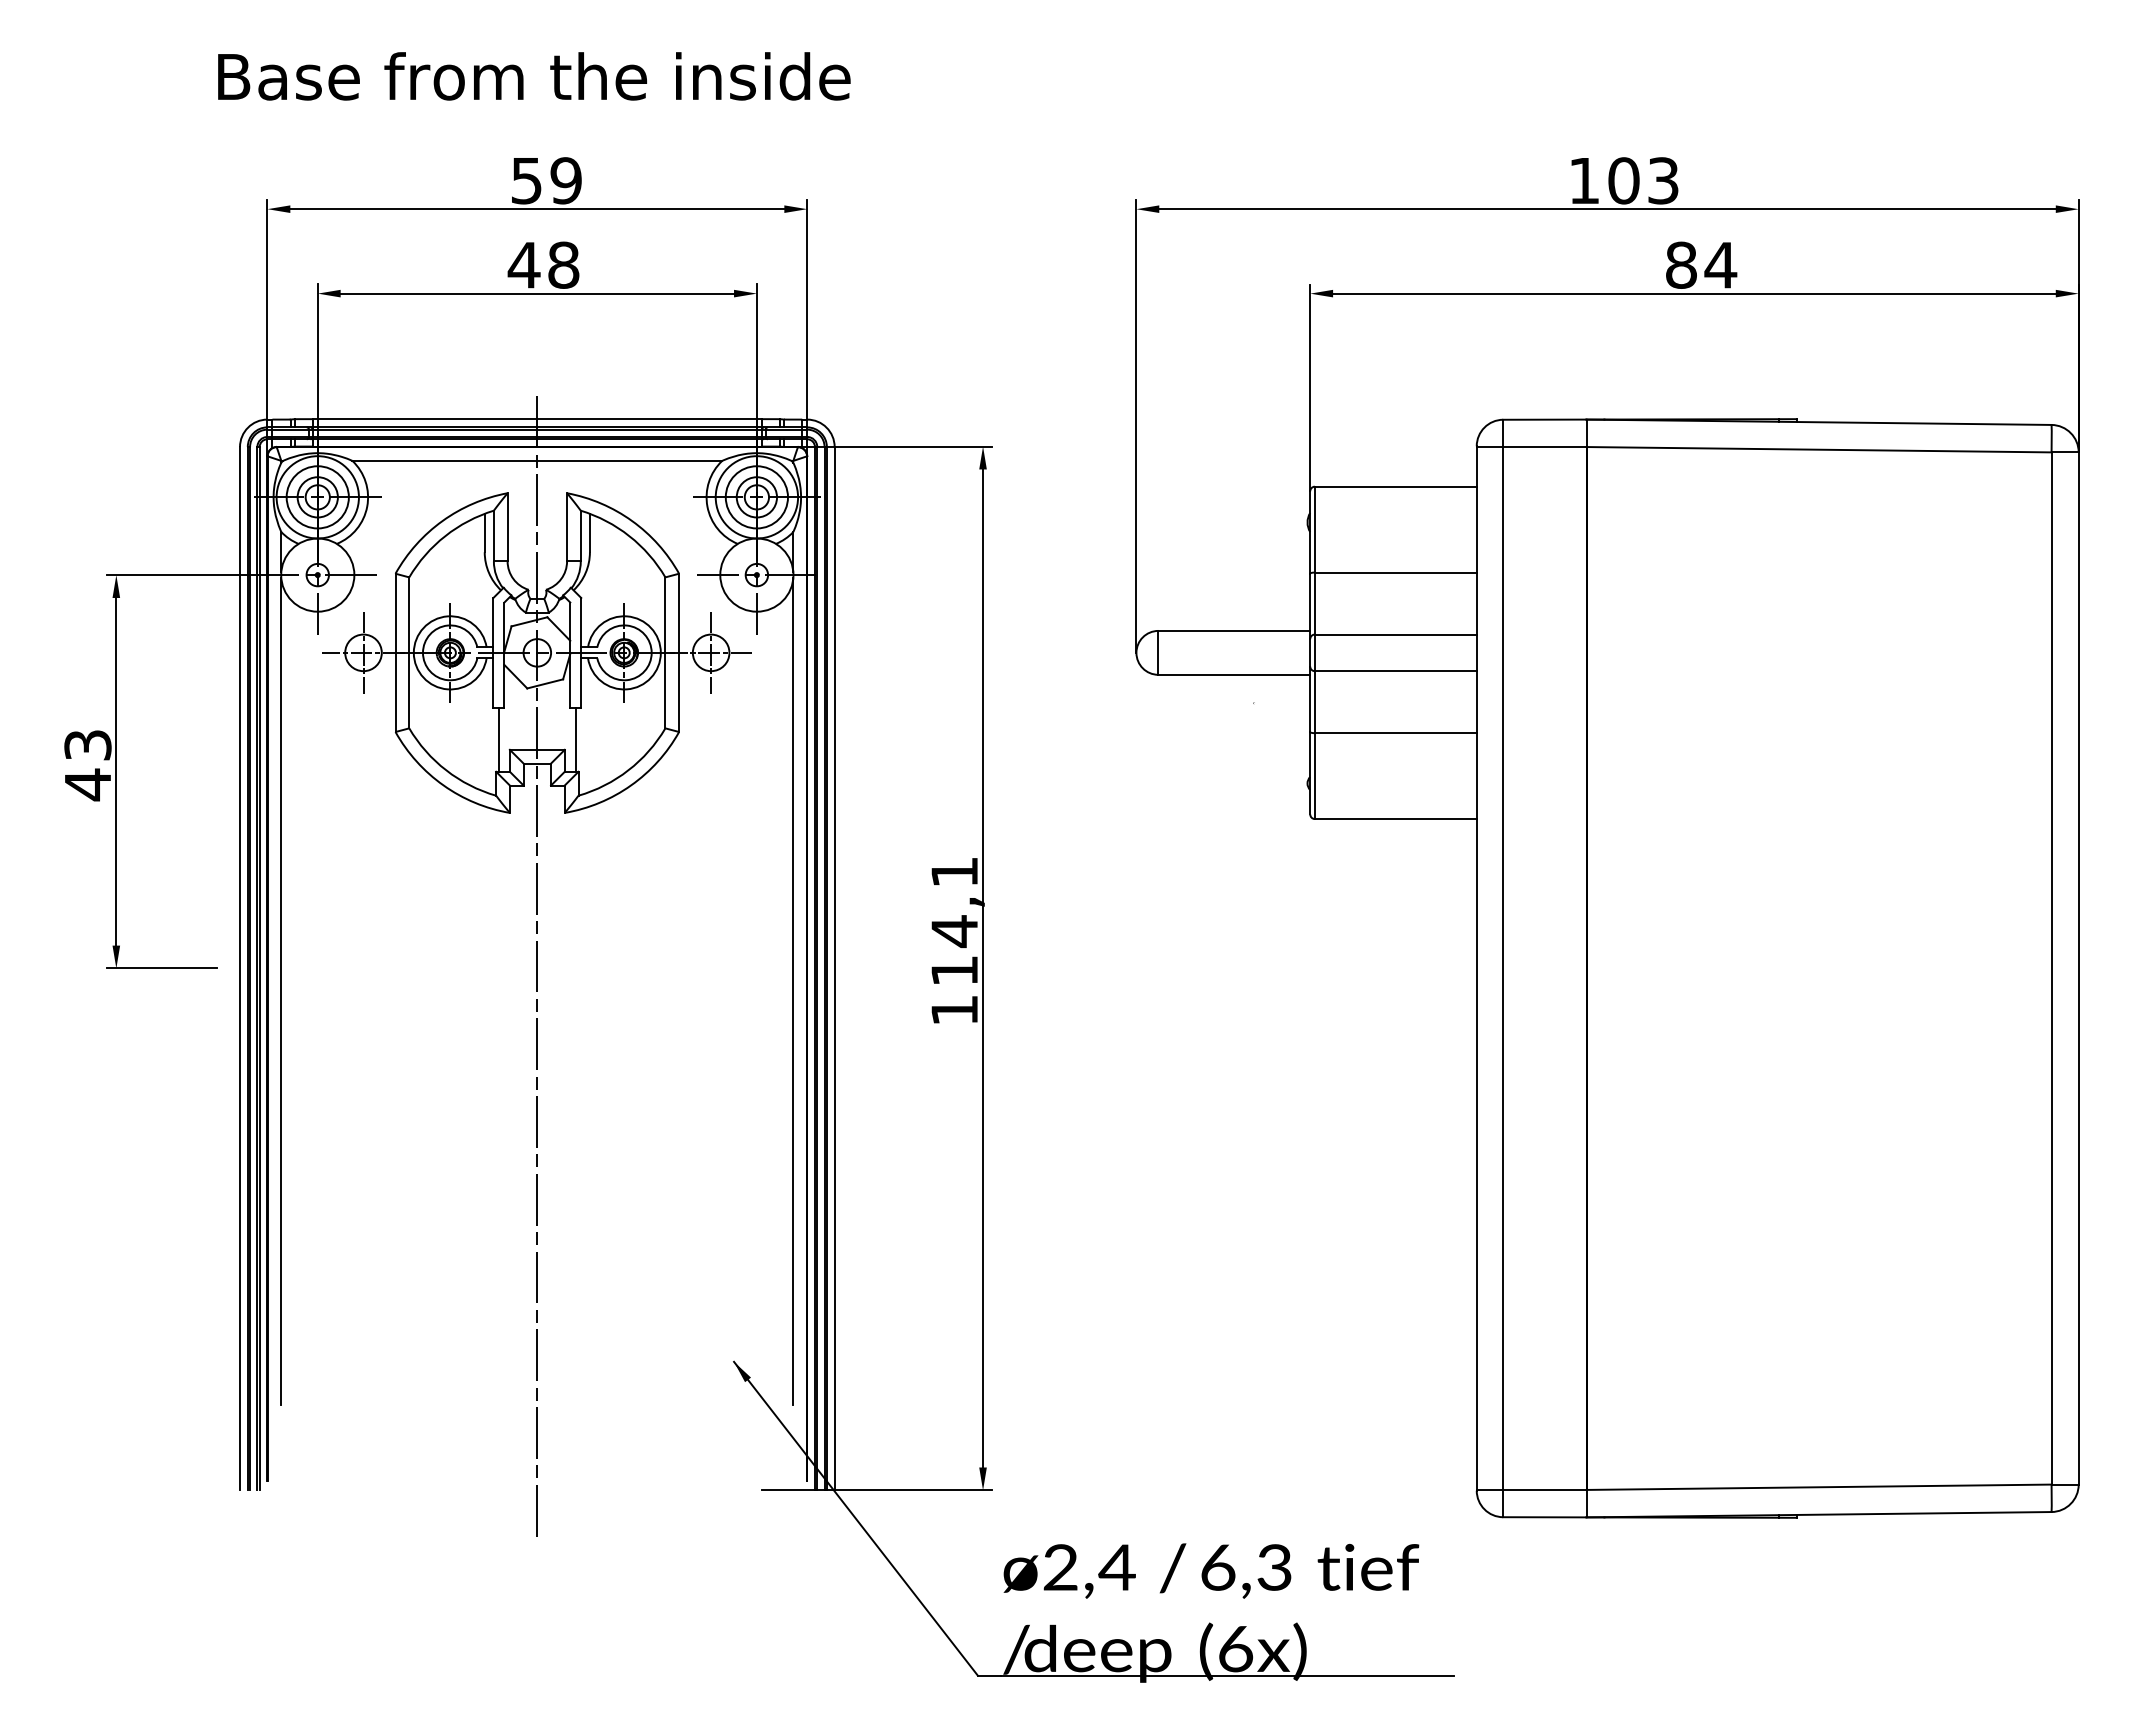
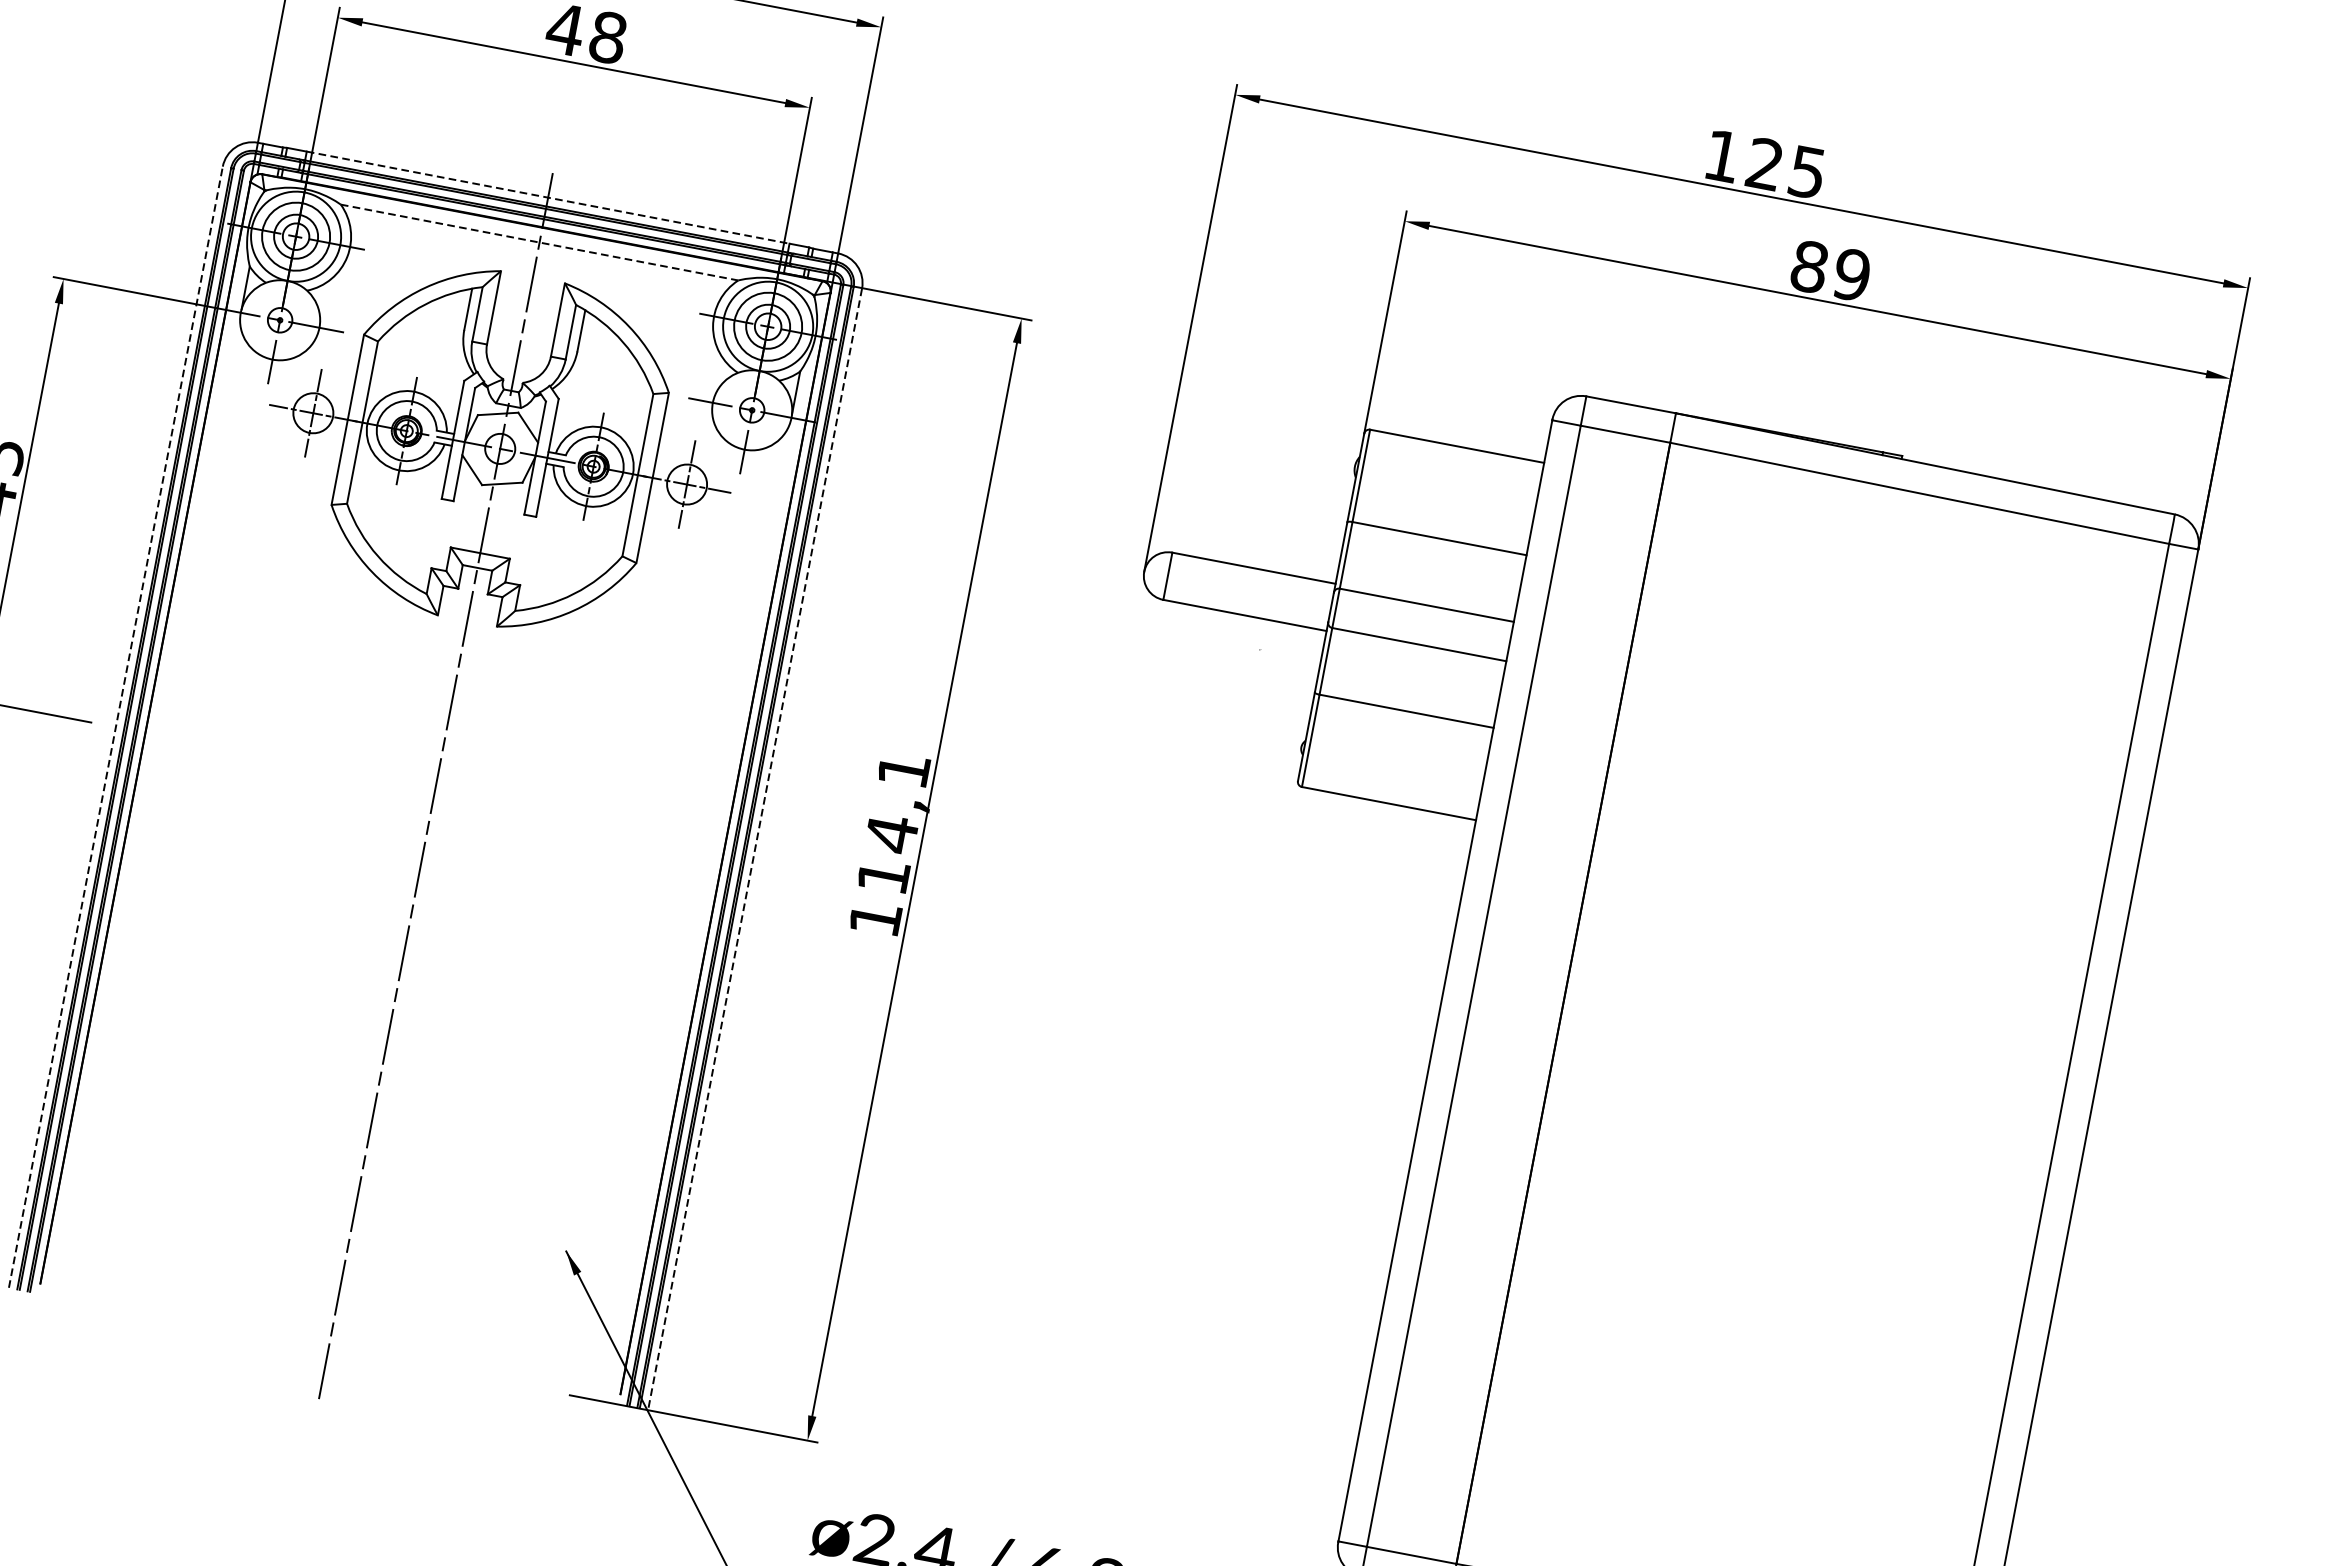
text: (1643, 180) -> (1786, 167), 103 -> 125
text: (1720, 264) -> (1851, 274), 84 -> 89
line: (537, 419) -> (548, 198), solid -> dashed
line: (537, 460) -> (539, 242), solid -> dashed
line: (498, 739) -> (440, 534), removed
line: (575, 739) -> (523, 549), removed
line: (240, 967) -> (116, 726), solid -> dashed
line: (834, 968) -> (754, 849), solid -> dashed
line: (281, 991) -> (155, 760), removed
line: (793, 991) -> (706, 865), removed

